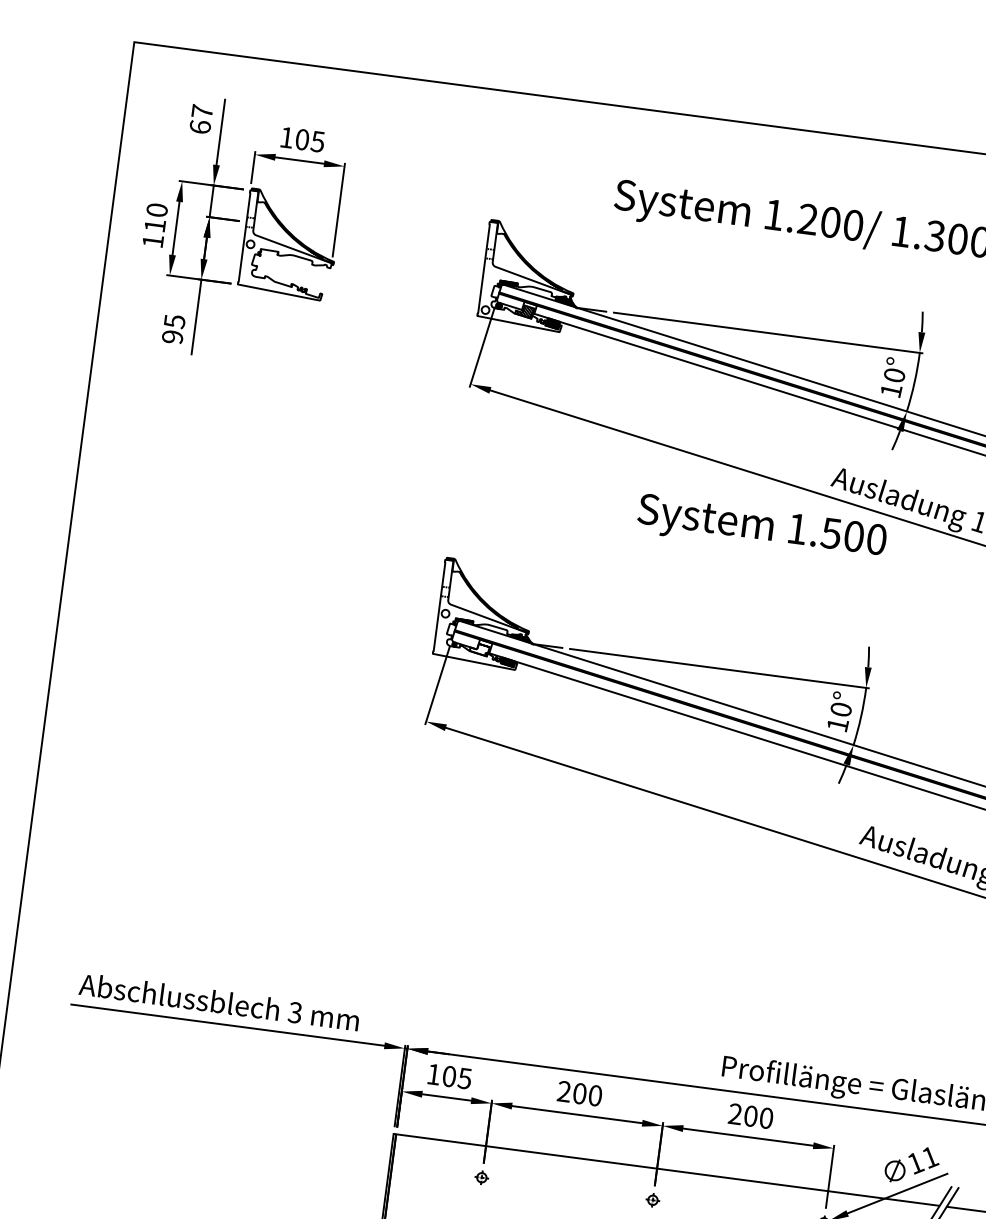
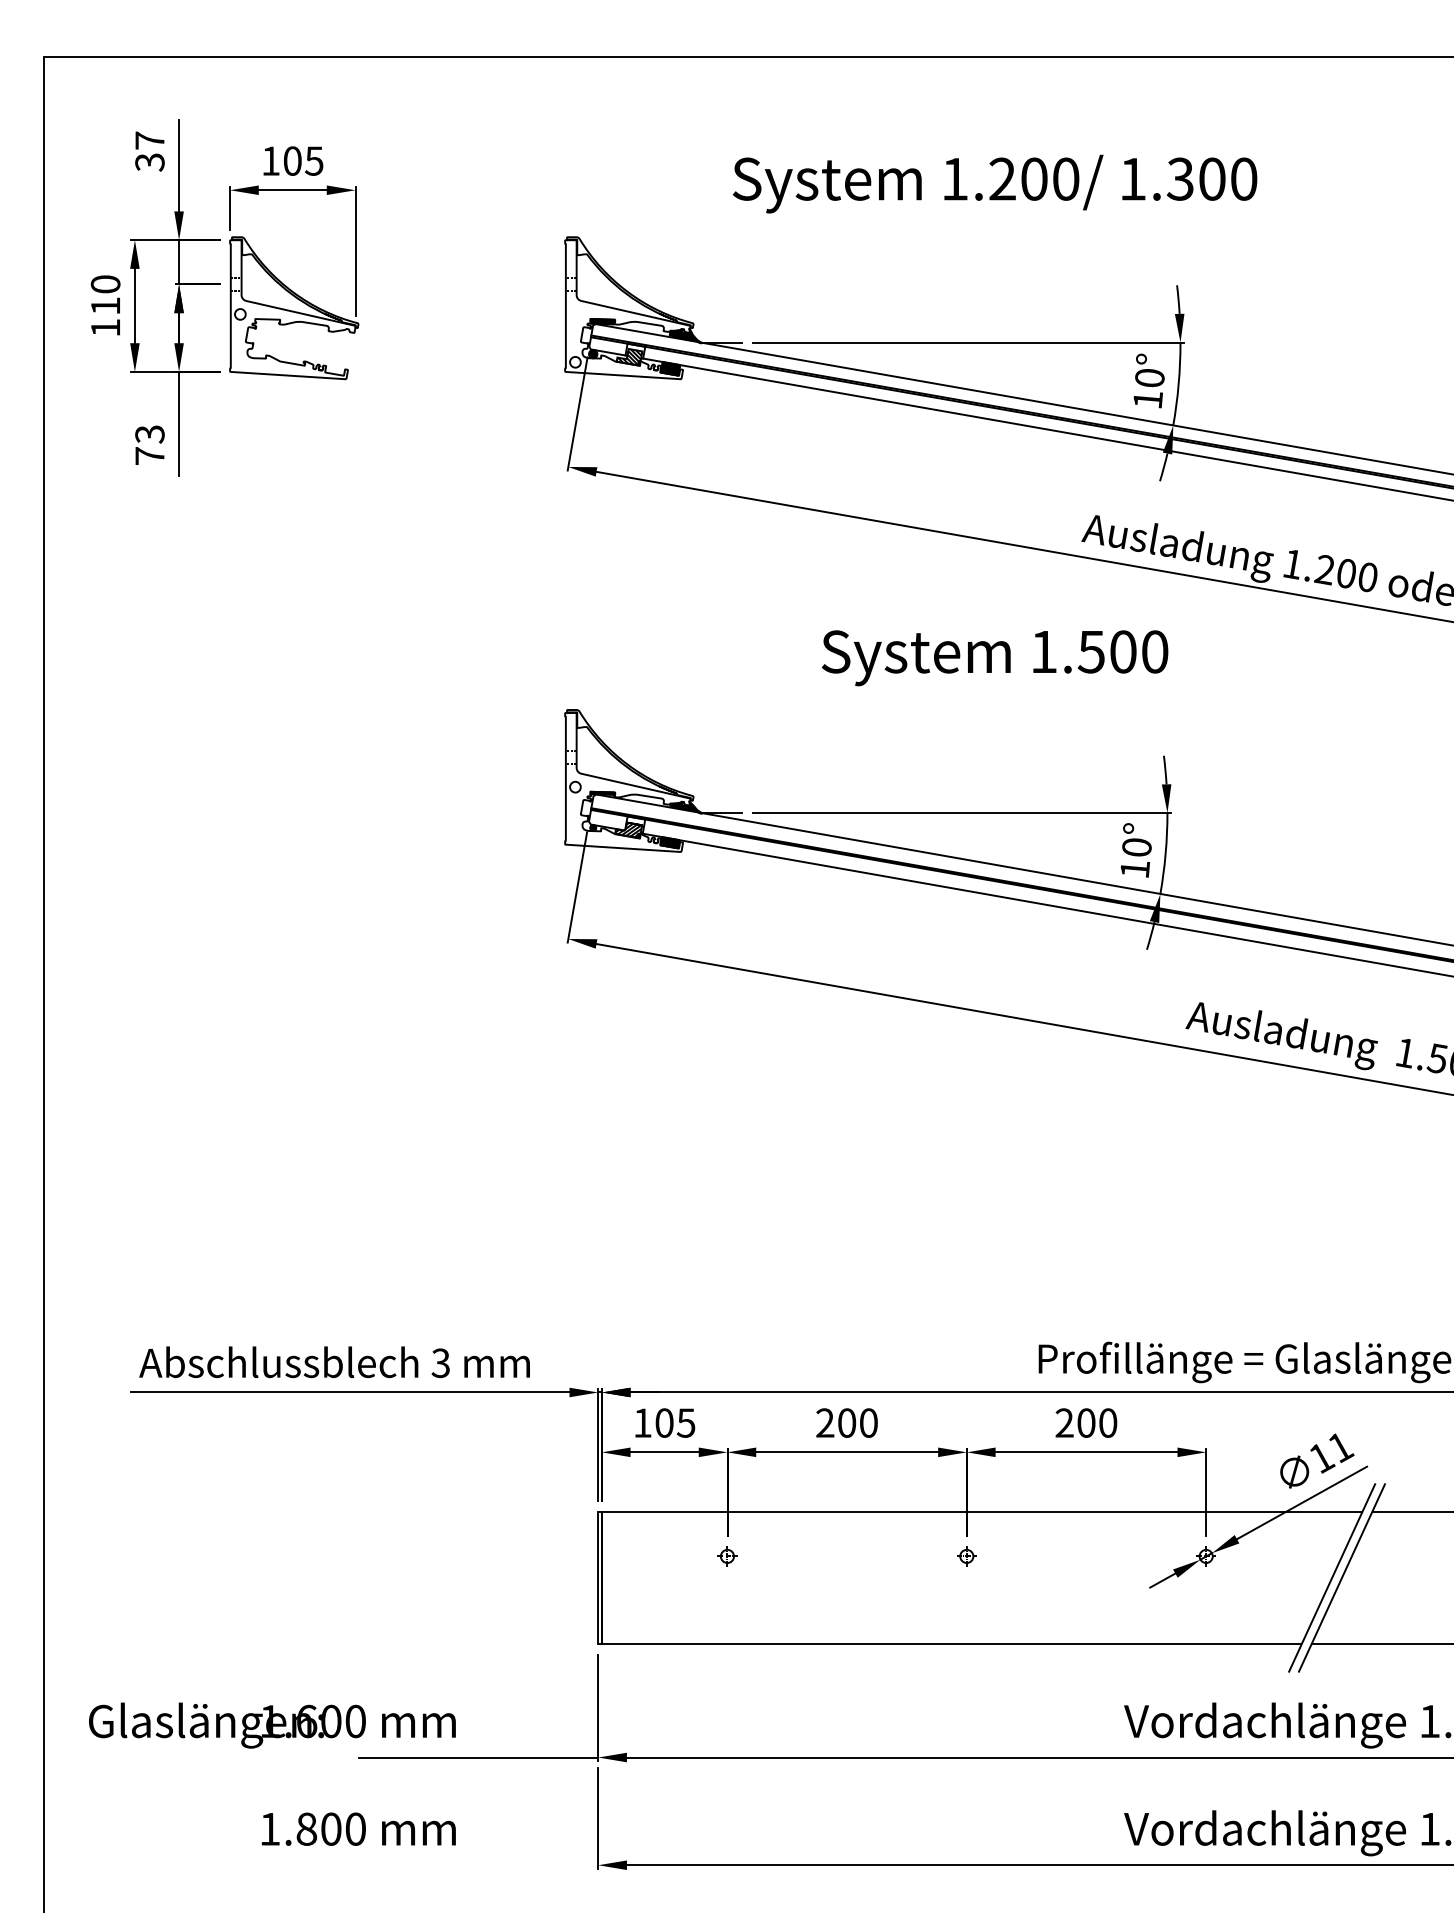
text: (199, 127) -> (149, 162), 67 -> 37
text: (173, 329) -> (149, 445), 95 -> 73
text: (761, 529) -> (994, 658), moved
hatch: (479, 649) -> (628, 830), added

